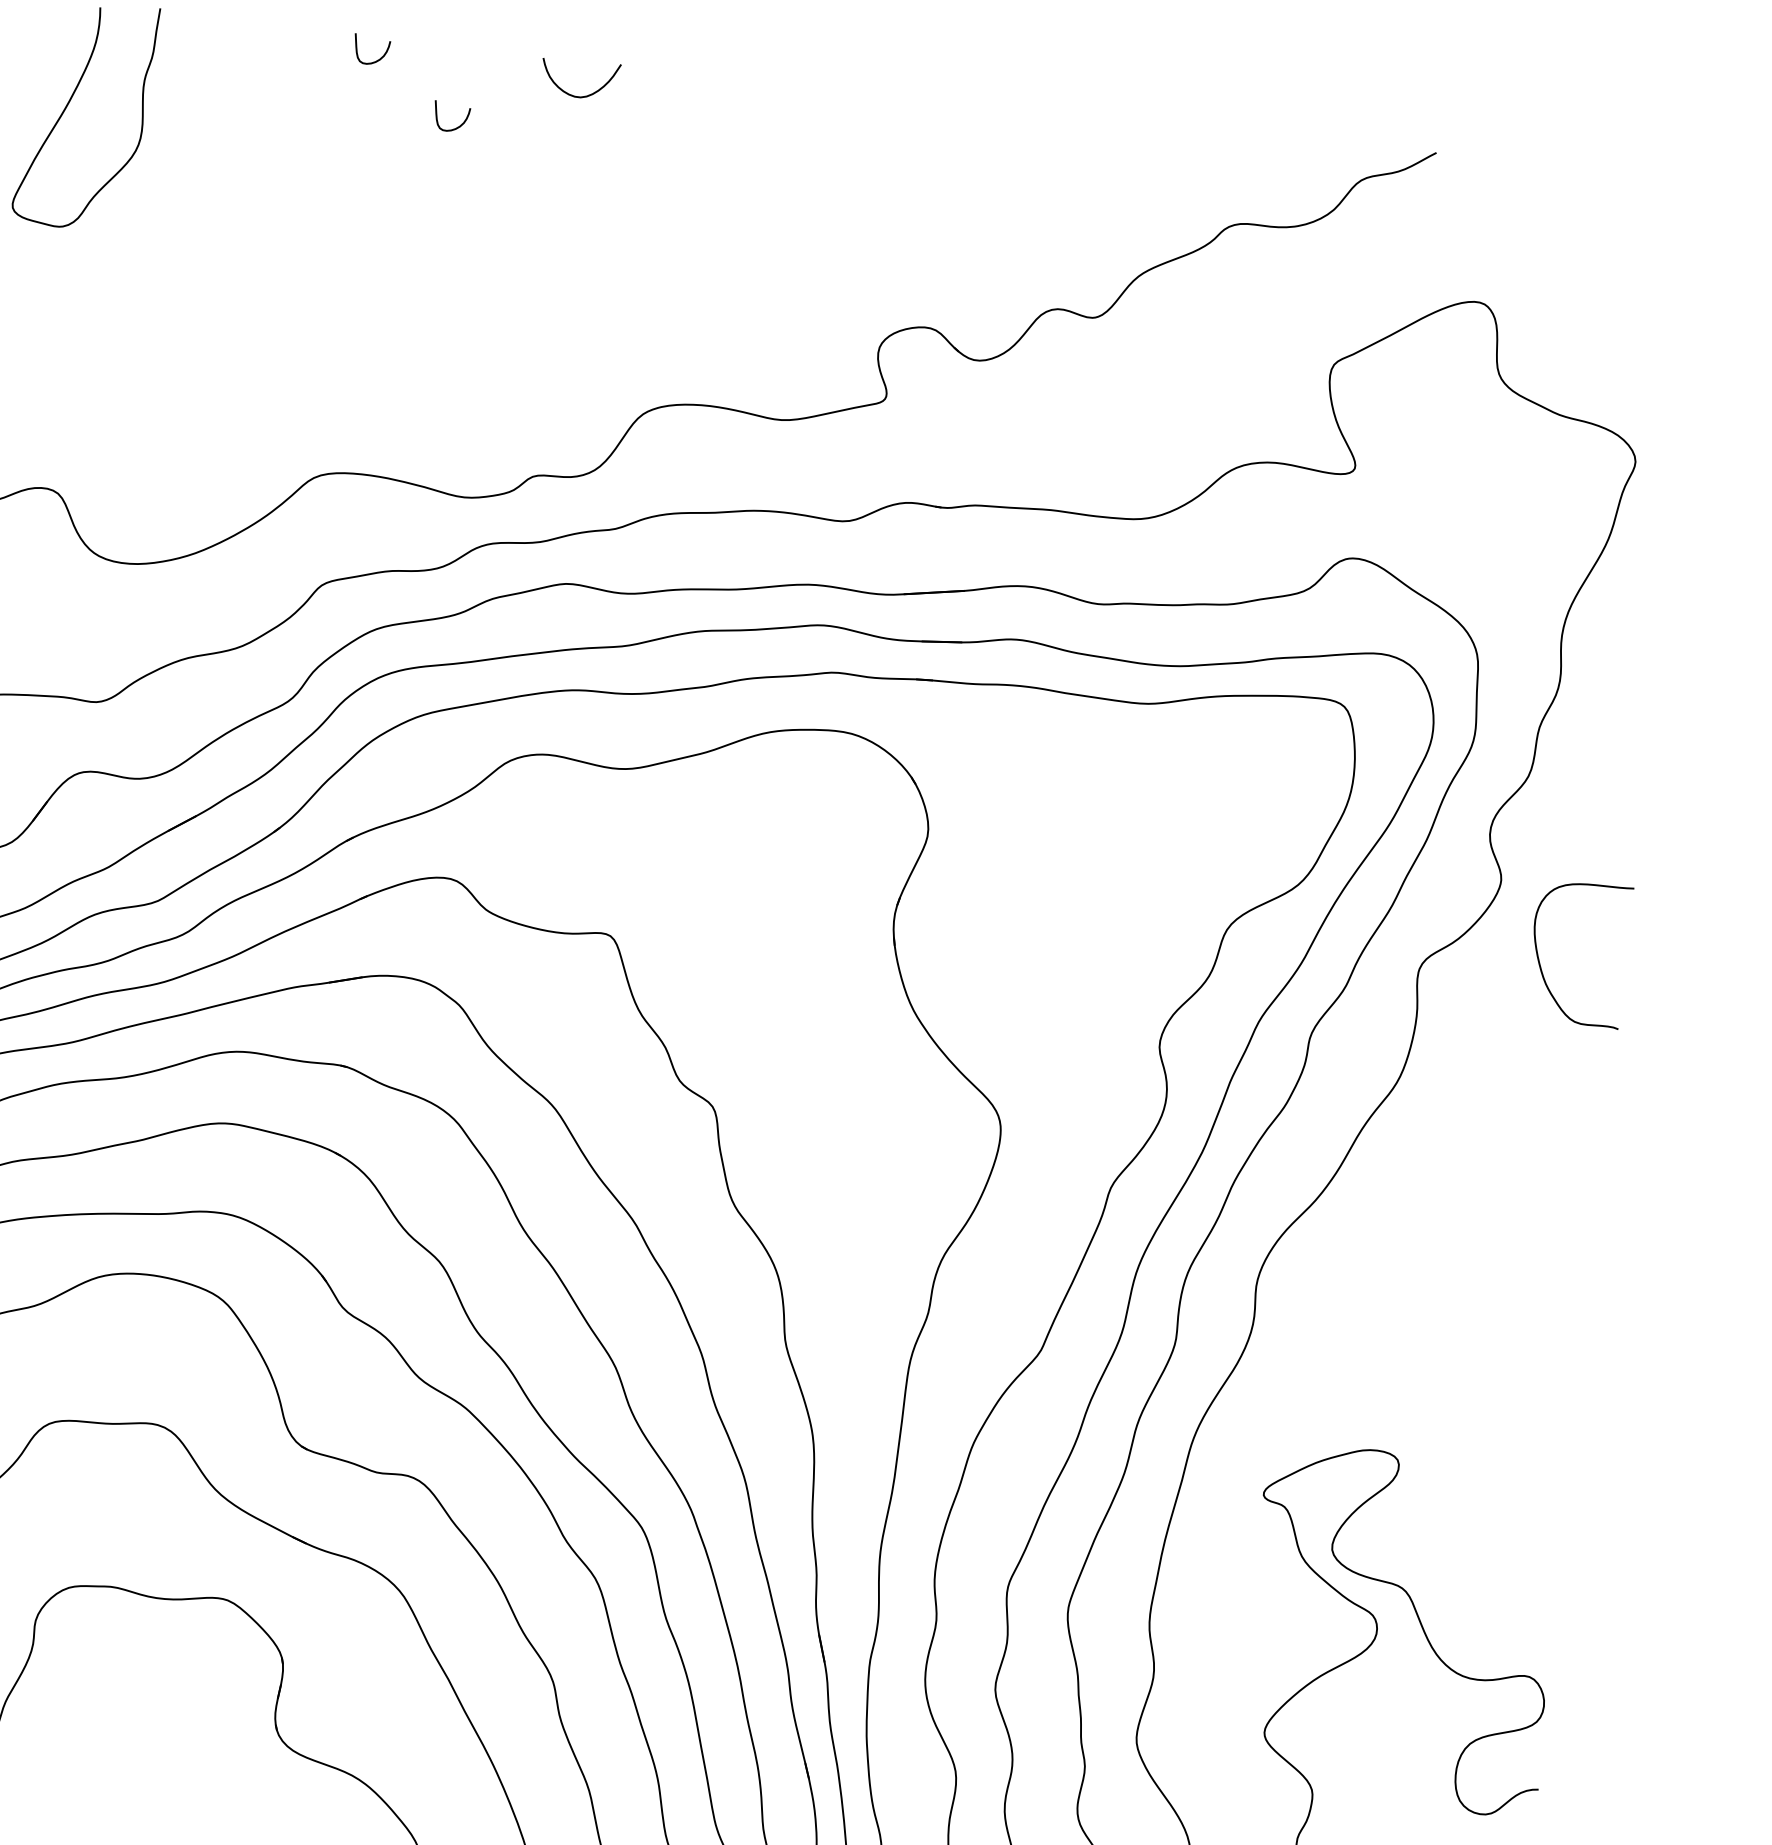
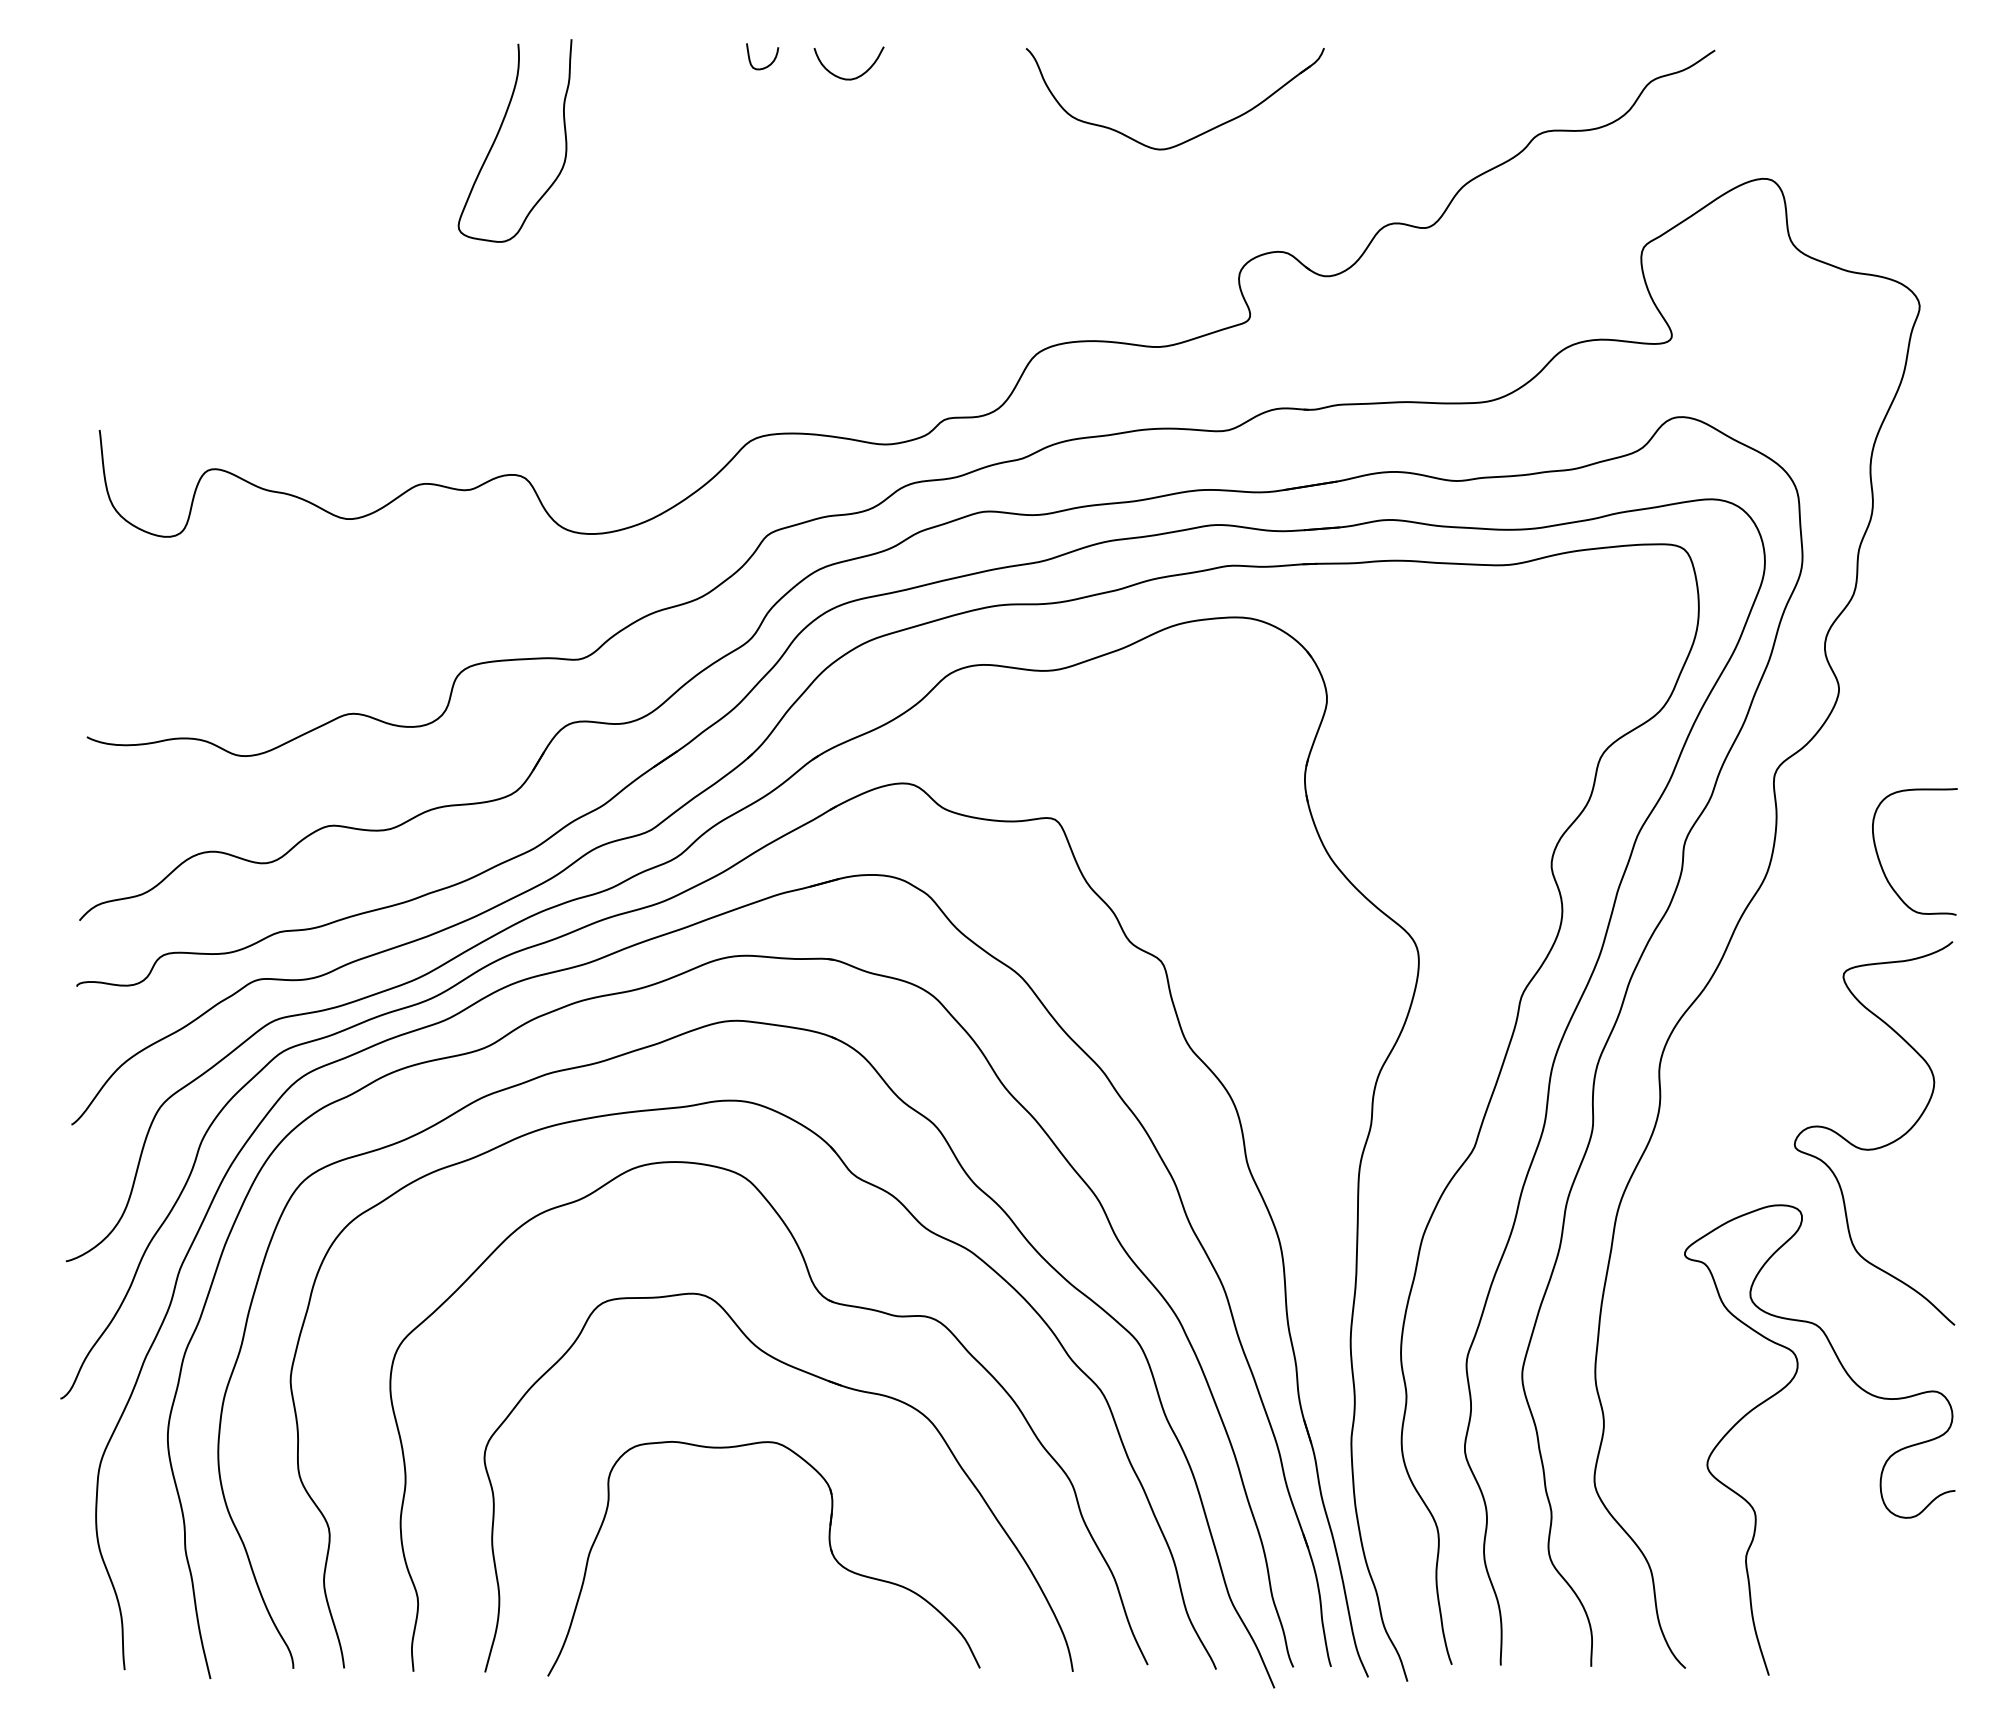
curve: (578, 95) -> (848, 78), moved
curve: (457, 126) -> (845, 116), removed
part: (842, 189) -> (1192, 137), added
curve: (1540, 963) -> (1881, 863), moved
curve: (1493, 1396) -> (1879, 1146), added

